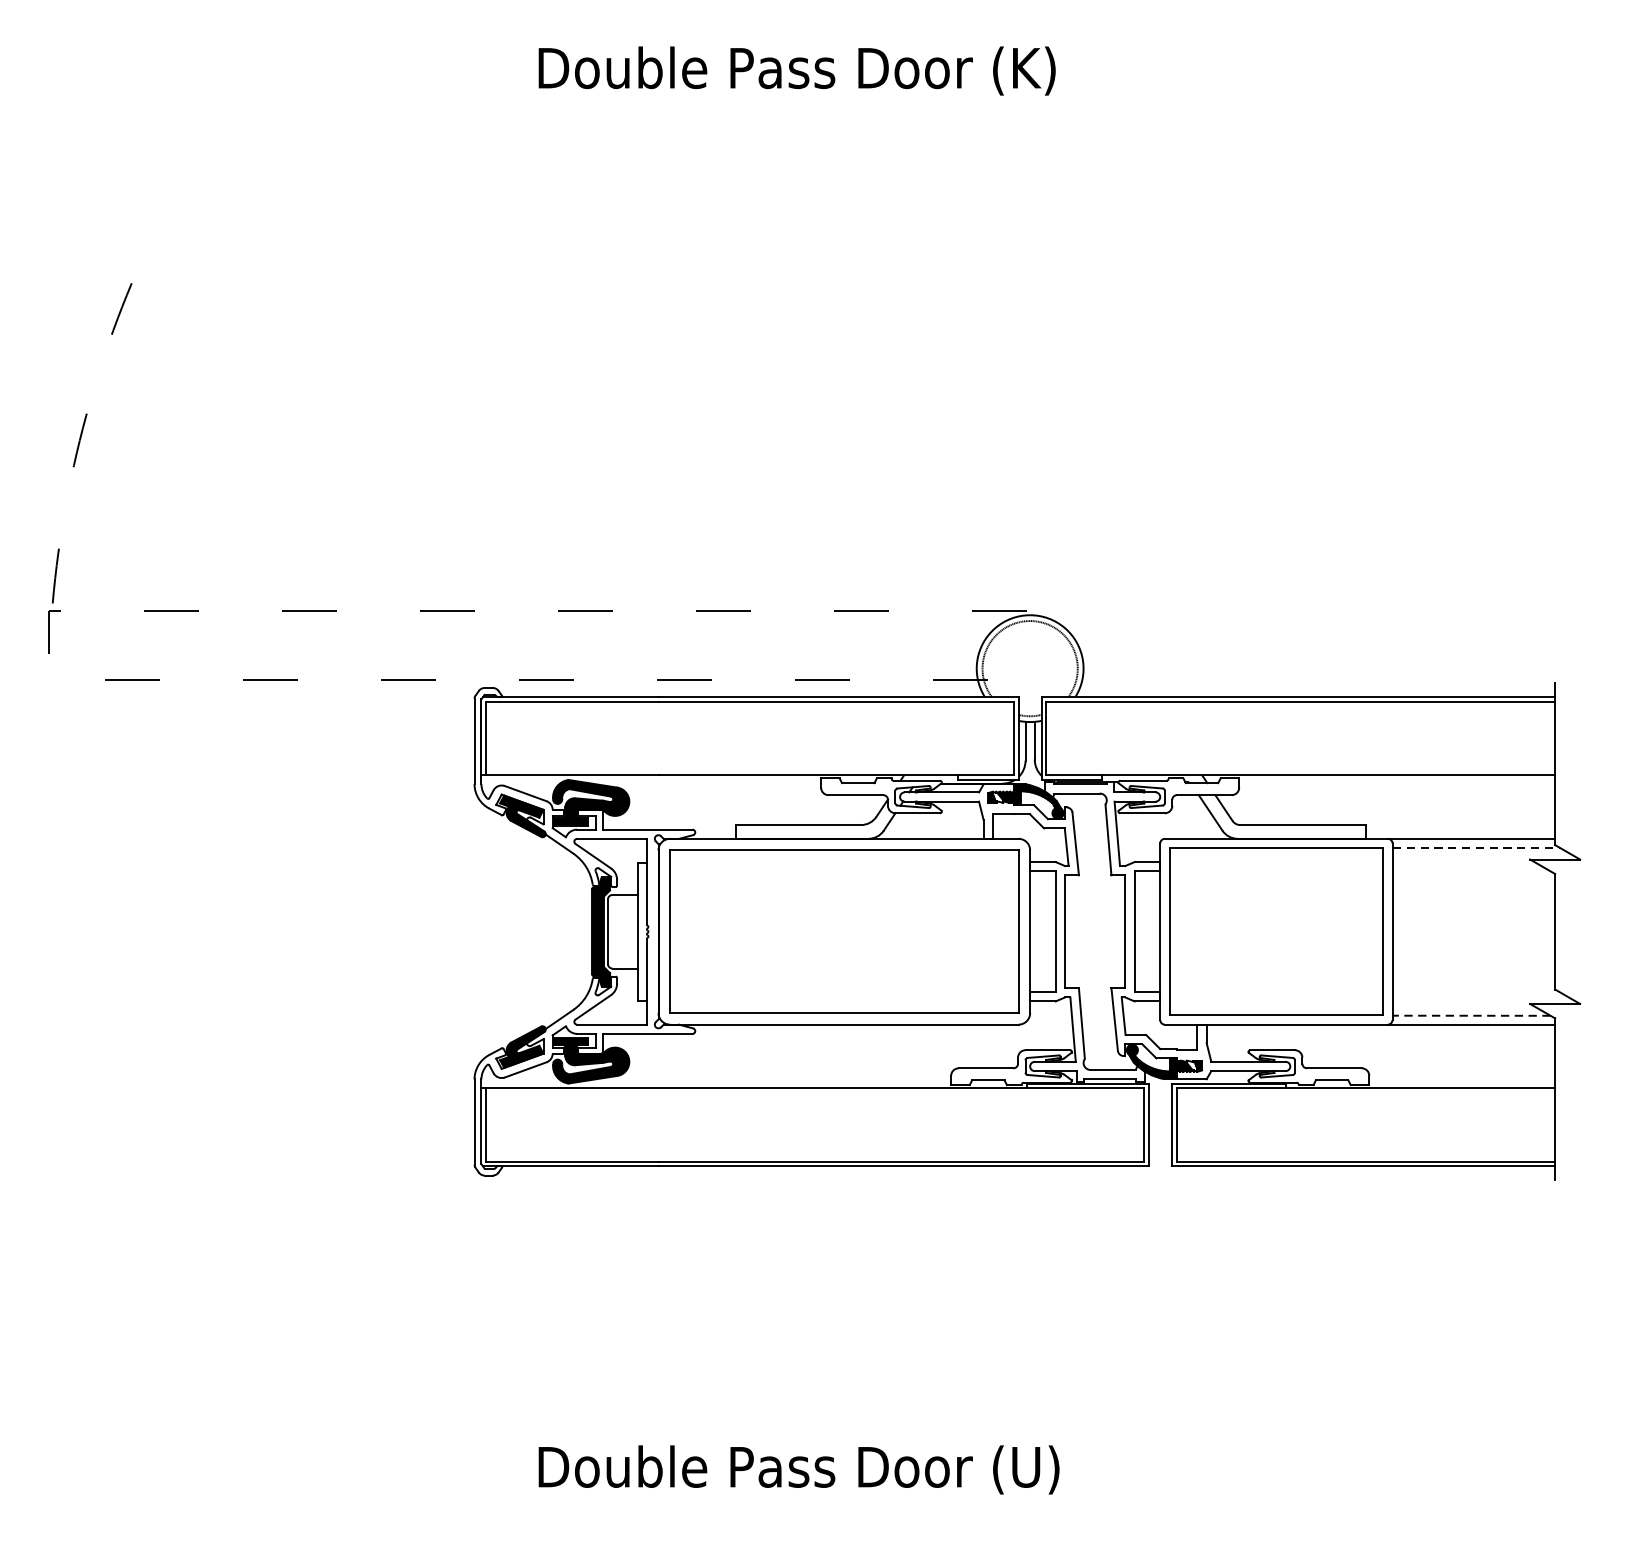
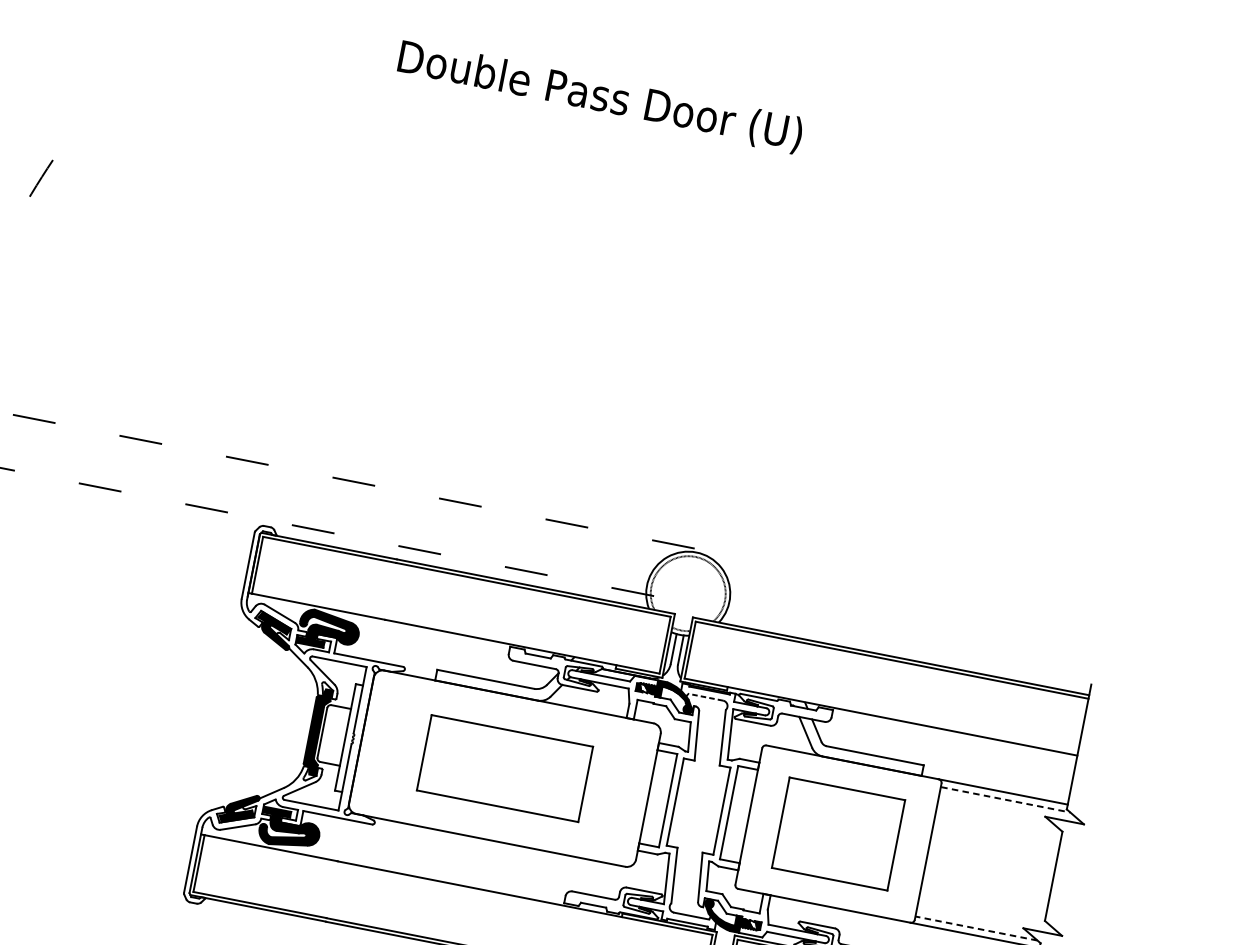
text: (1035, 70) -> (782, 132), Double Pass Door (K) -> Double Pass Door (U)
line: (1077, 793) -> (705, 697), solid -> dashed
part: (844, 931) -> (505, 768), size x0.6
part: (1276, 931) -> (838, 833), size x0.7

